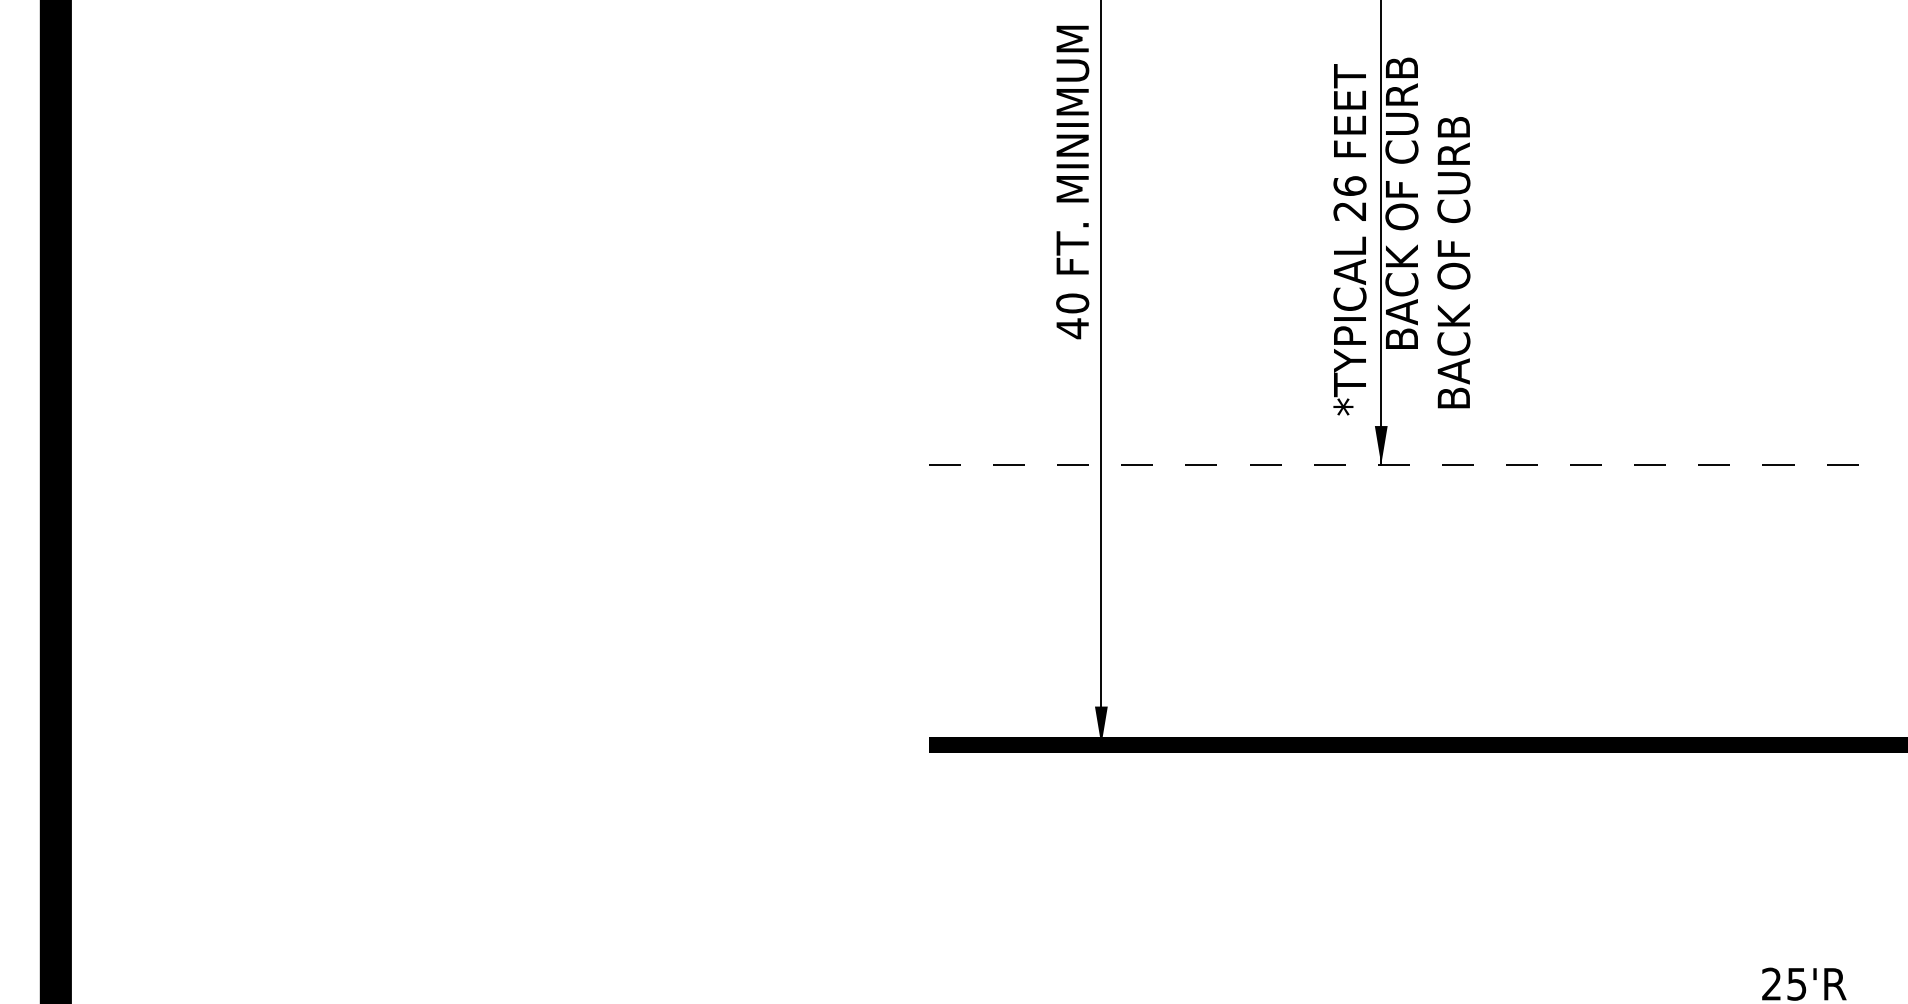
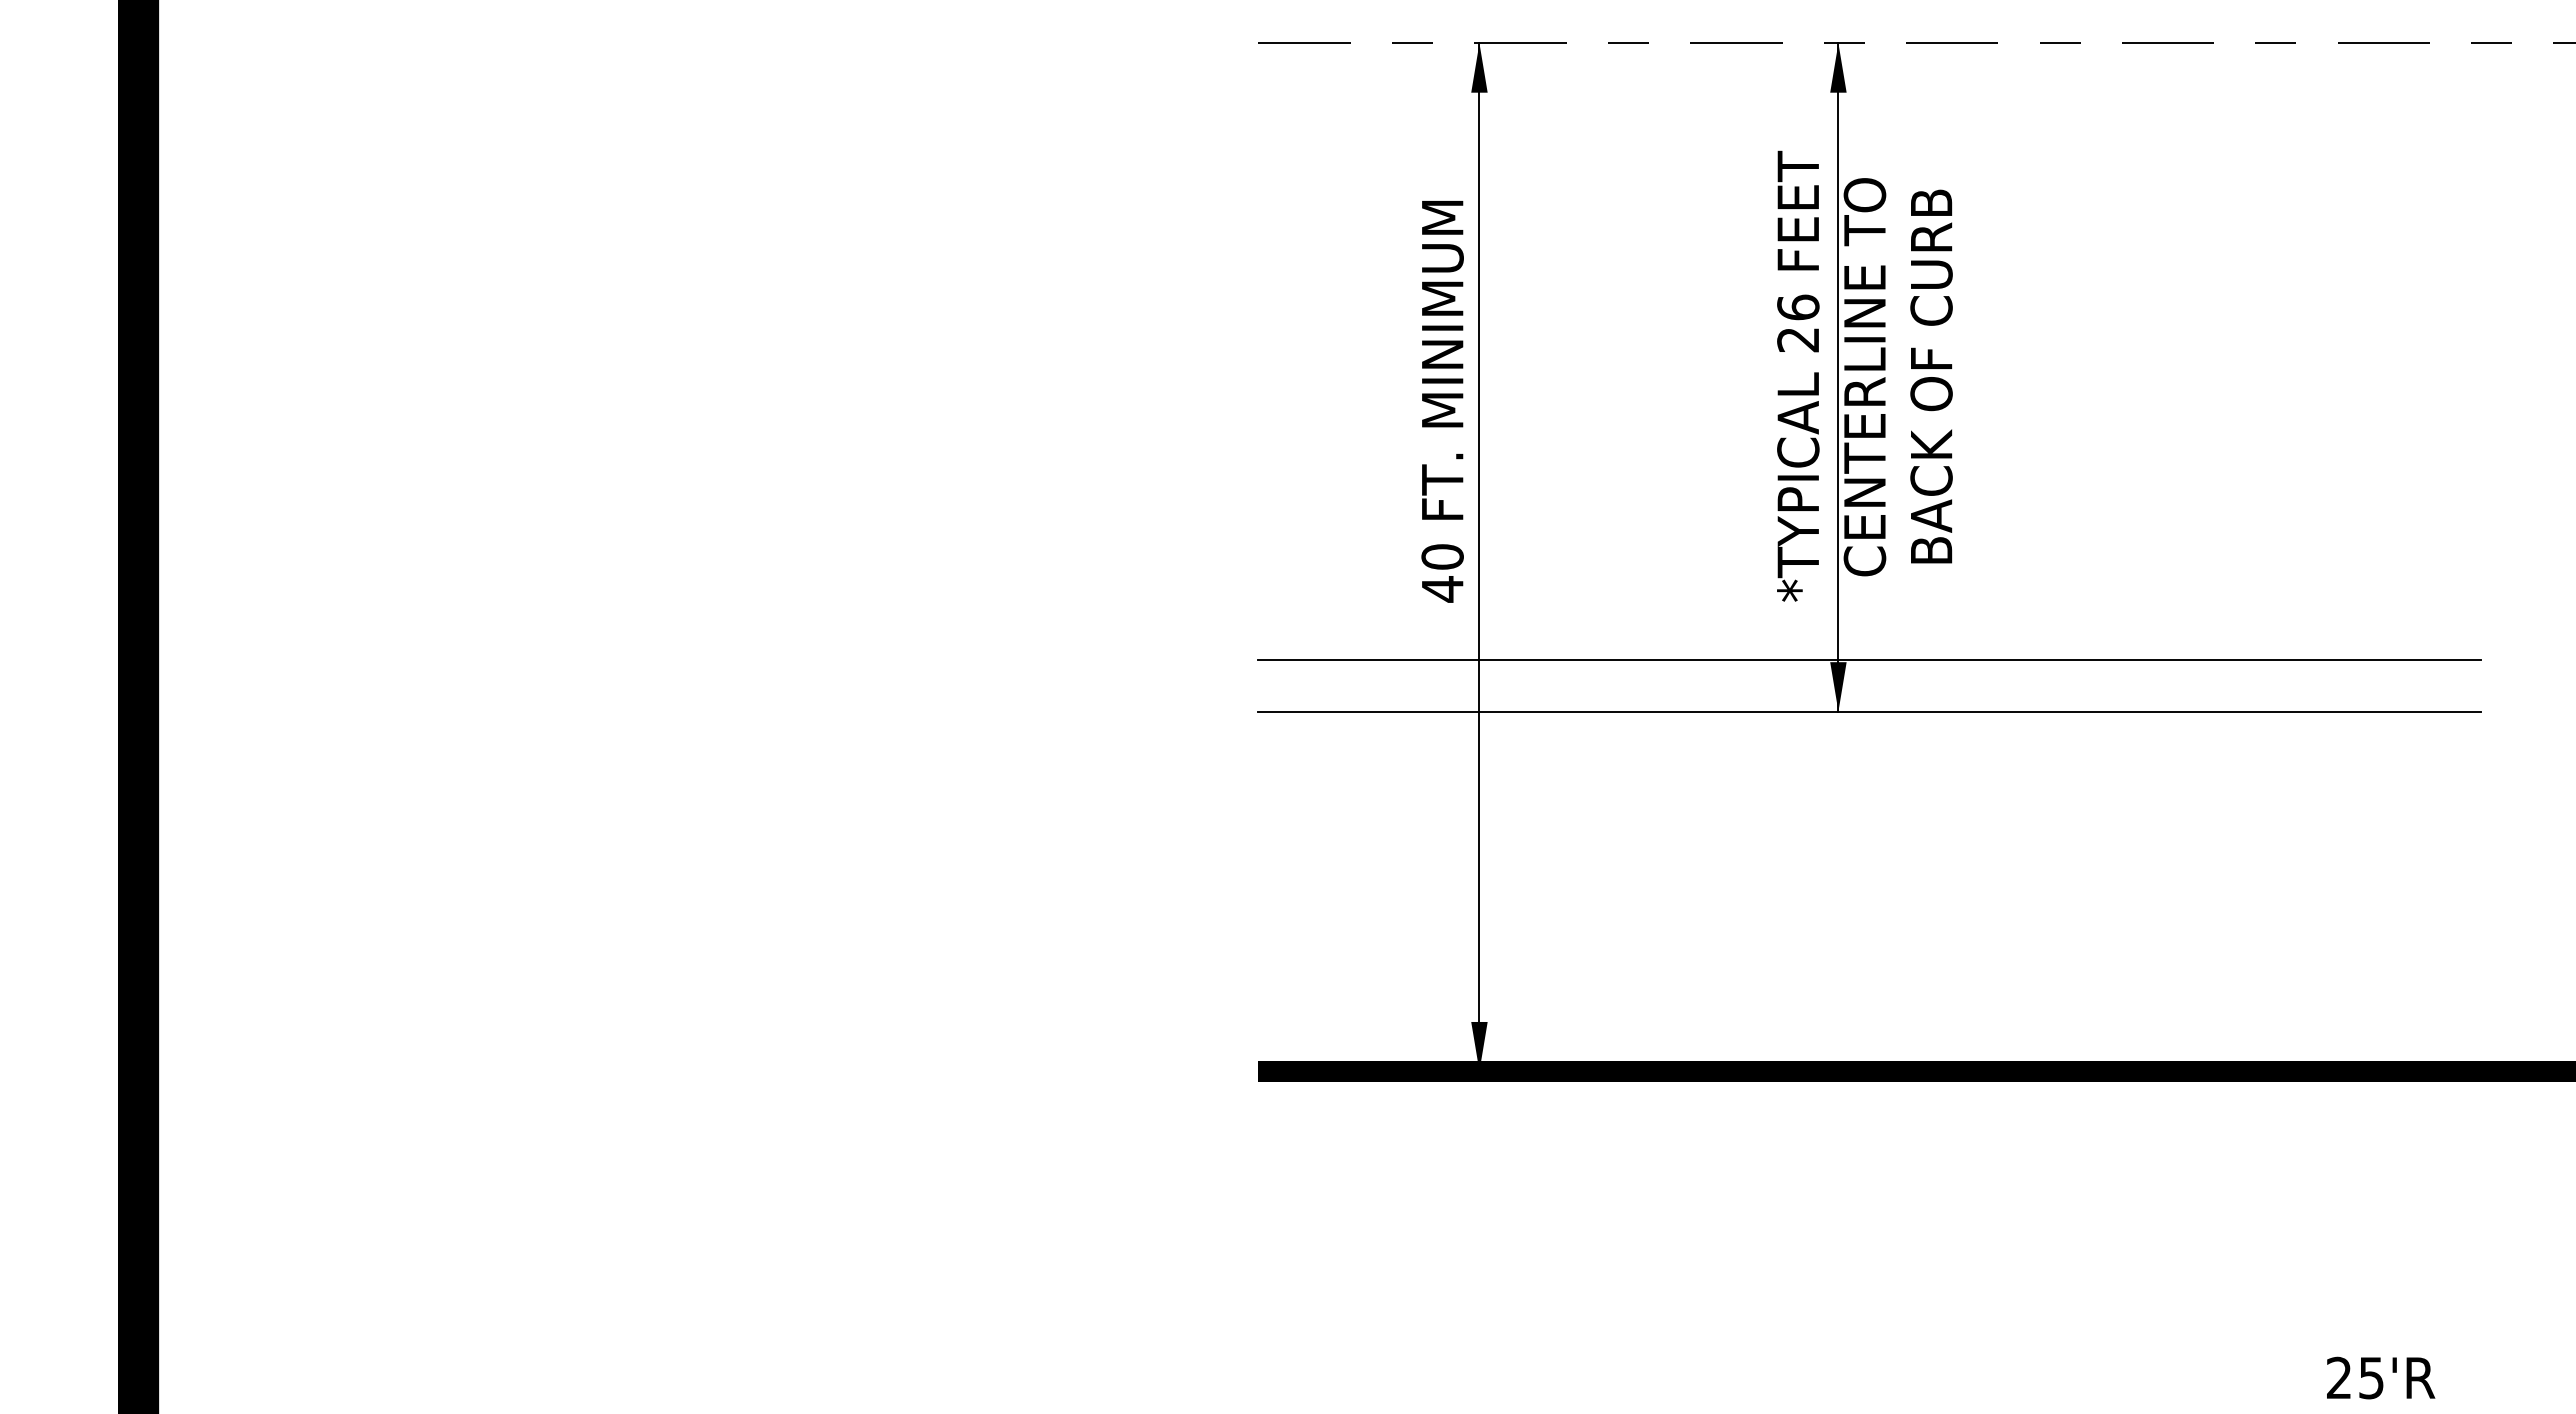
text: (1072, 182) -> (1442, 401), moved
text: (1401, 204) -> (1864, 377), BACK OF CURB -> CENTERLINE TO
text: (1350, 239) -> (1798, 375), moved
text: (1453, 262) -> (1931, 376), moved
line: (1405, 424) -> (1869, 660), added
line: (1406, 464) -> (1870, 711), dashed -> solid

